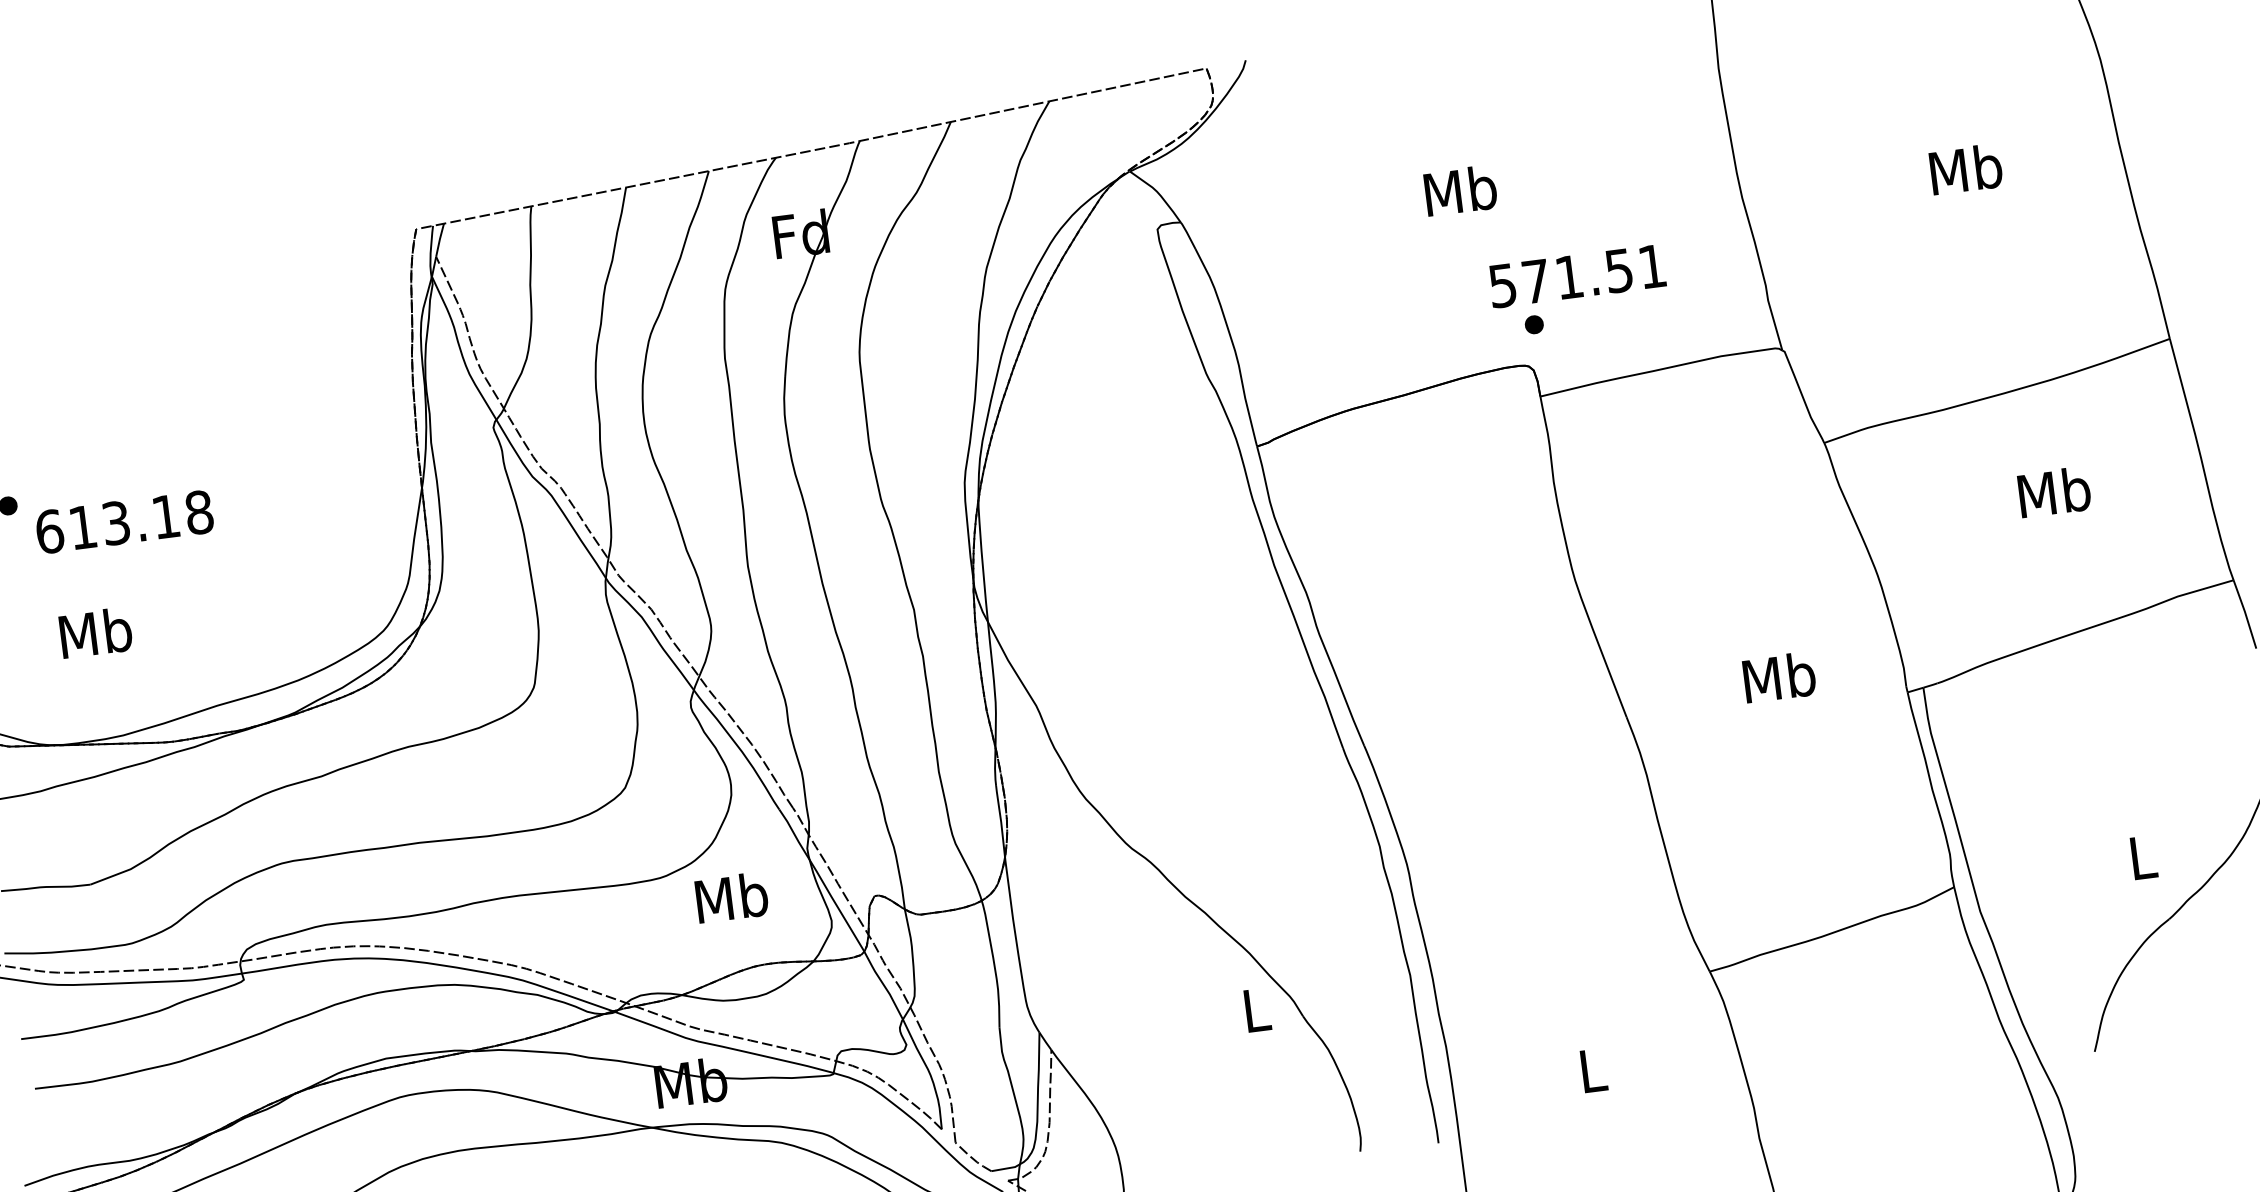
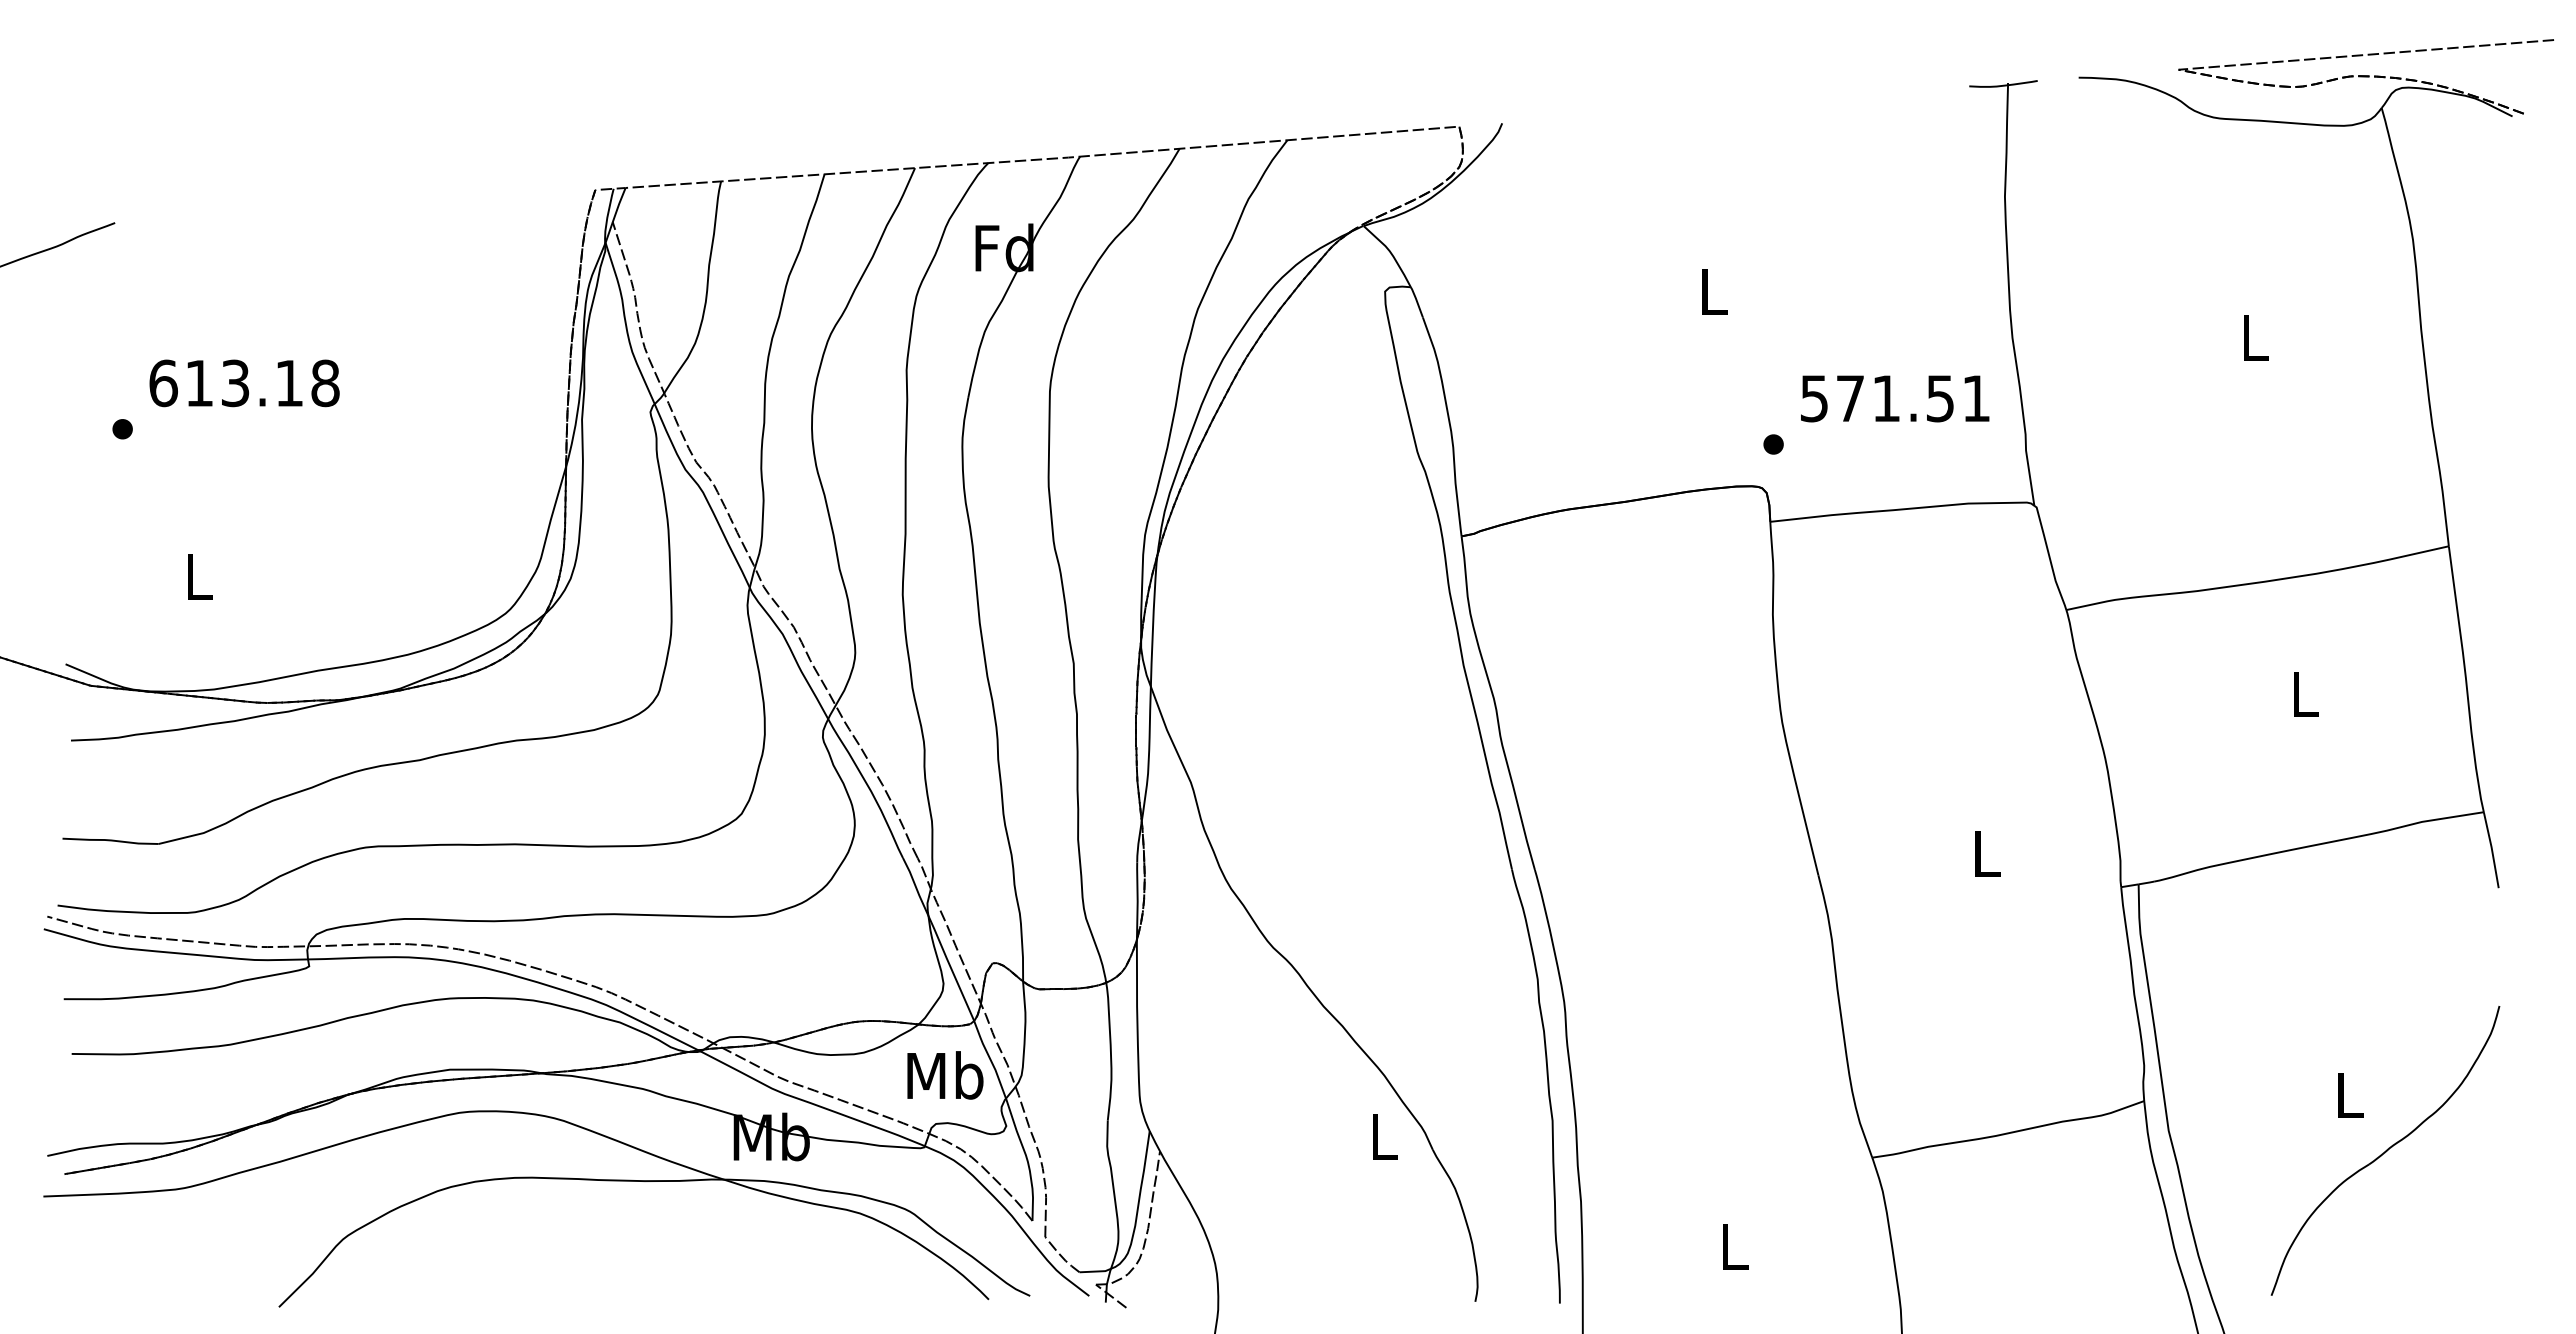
text: (1965, 169) -> (2254, 337), Mb -> L
text: (1460, 190) -> (1713, 291), Mb -> L
text: (1577, 276) -> (1895, 398), moved
text: (2054, 491) -> (2305, 693), Mb -> L
text: (124, 522) -> (244, 383), moved
text: (95, 632) -> (198, 576), Mb -> L
text: (1779, 677) -> (1986, 853), Mb -> L
text: (731, 897) -> (945, 1075), moved

